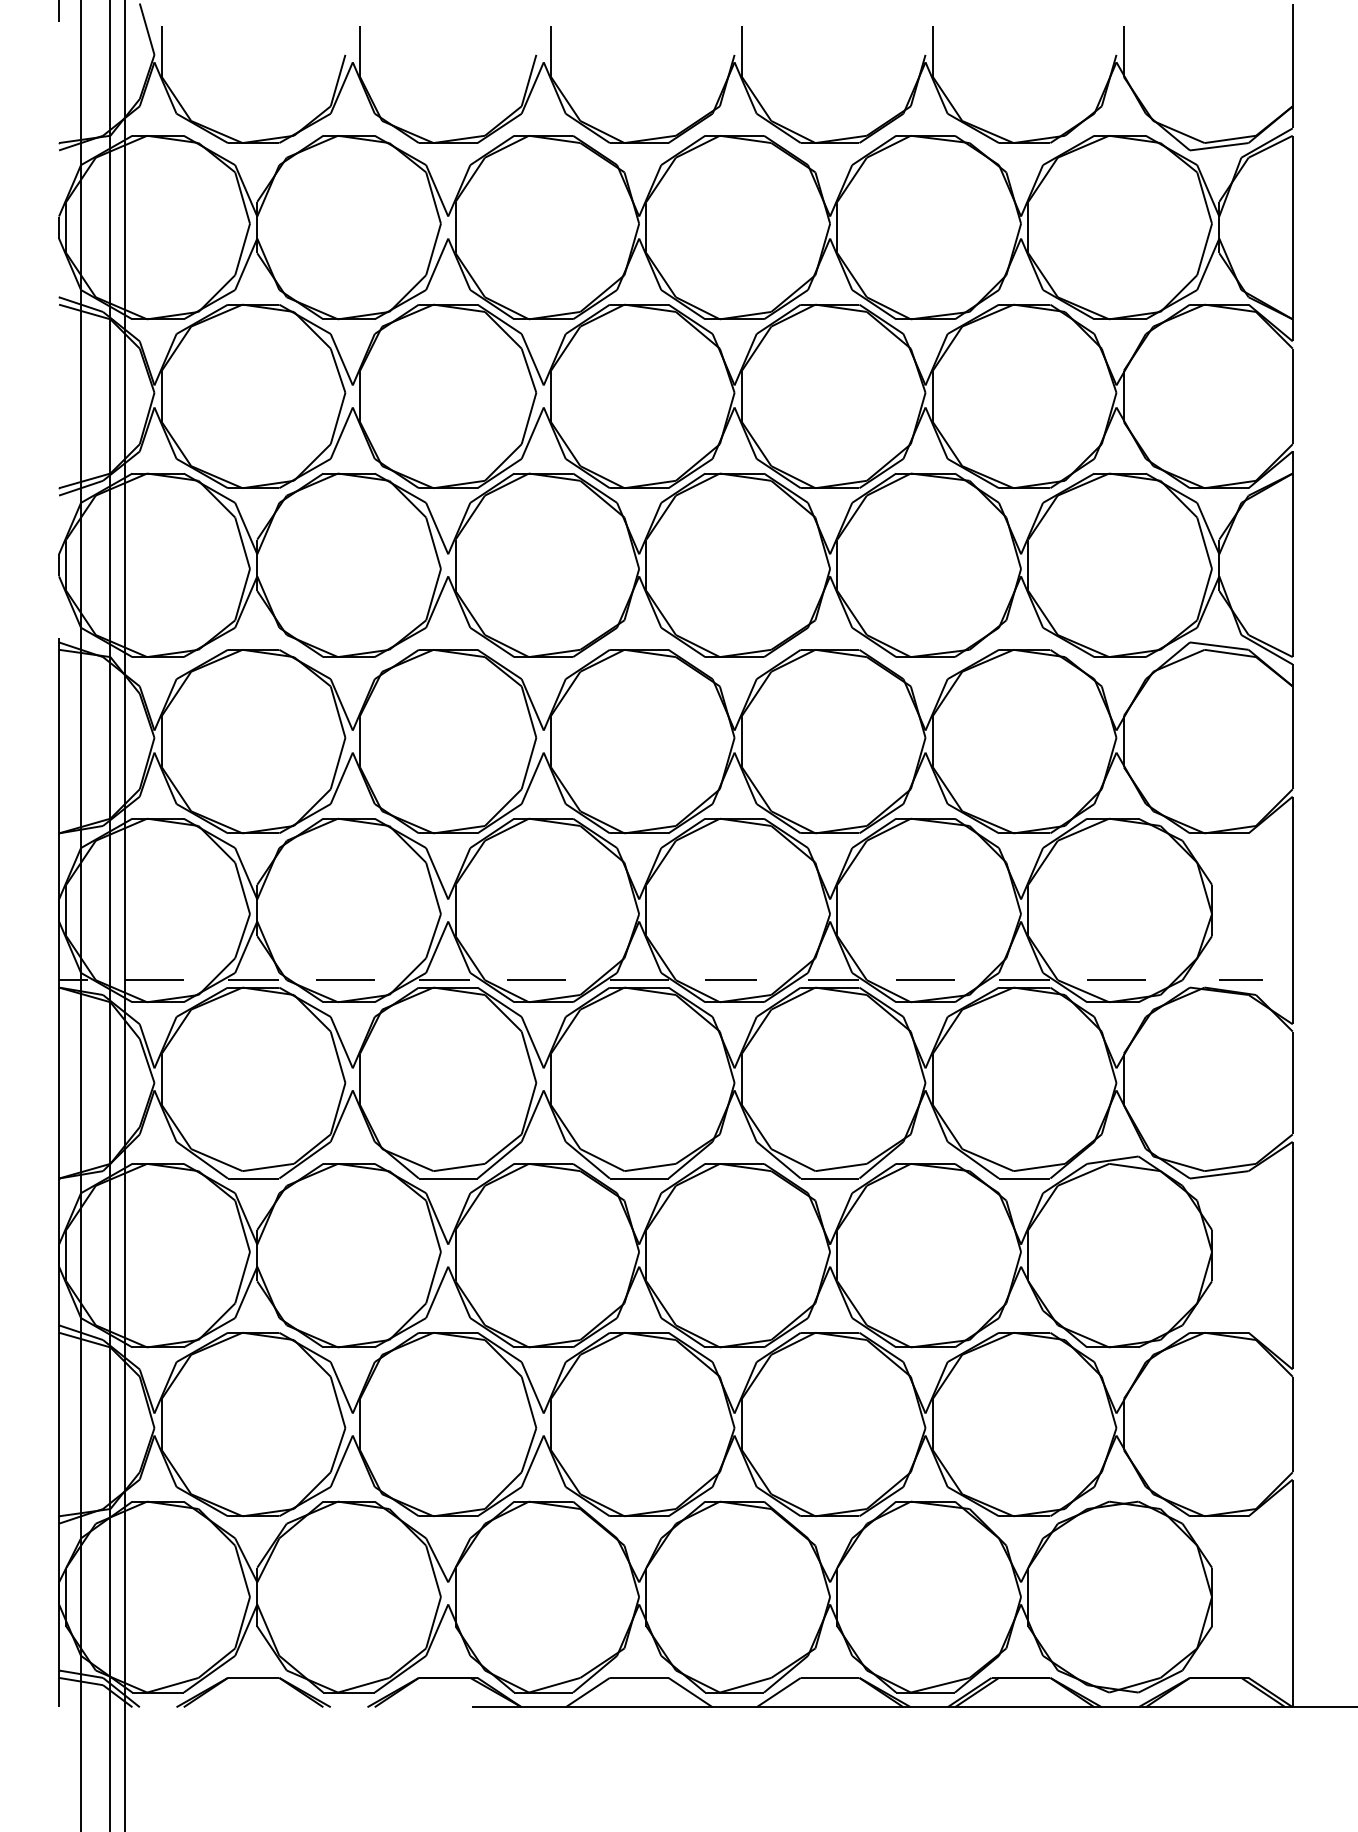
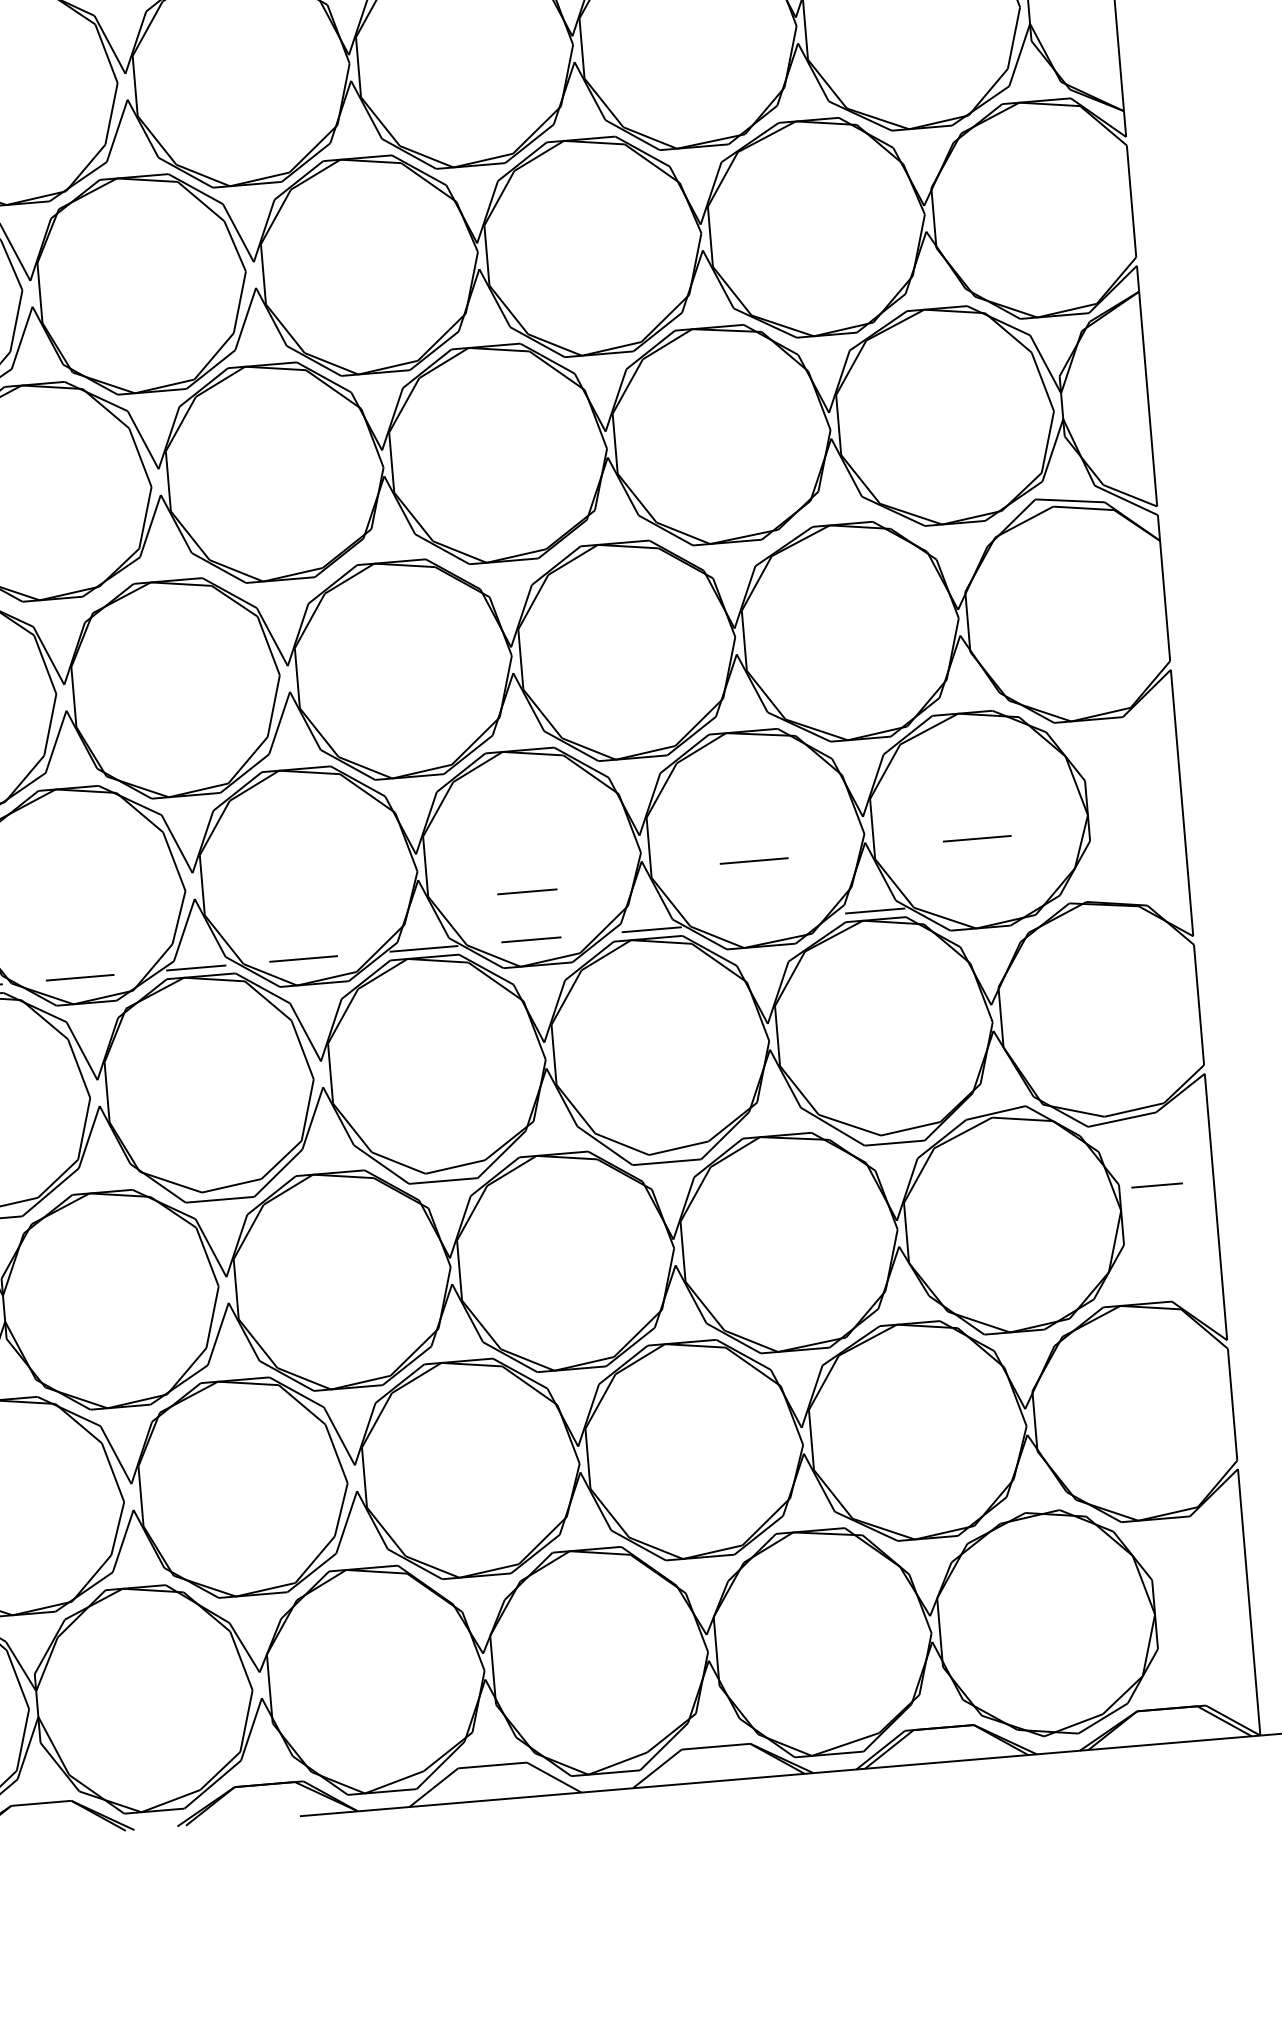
line: (730, 938) -> (526, 891), added
line: (925, 979) -> (754, 860), moved
line: (1116, 979) -> (977, 837), moved
line: (1240, 979) -> (1156, 1184), moved

